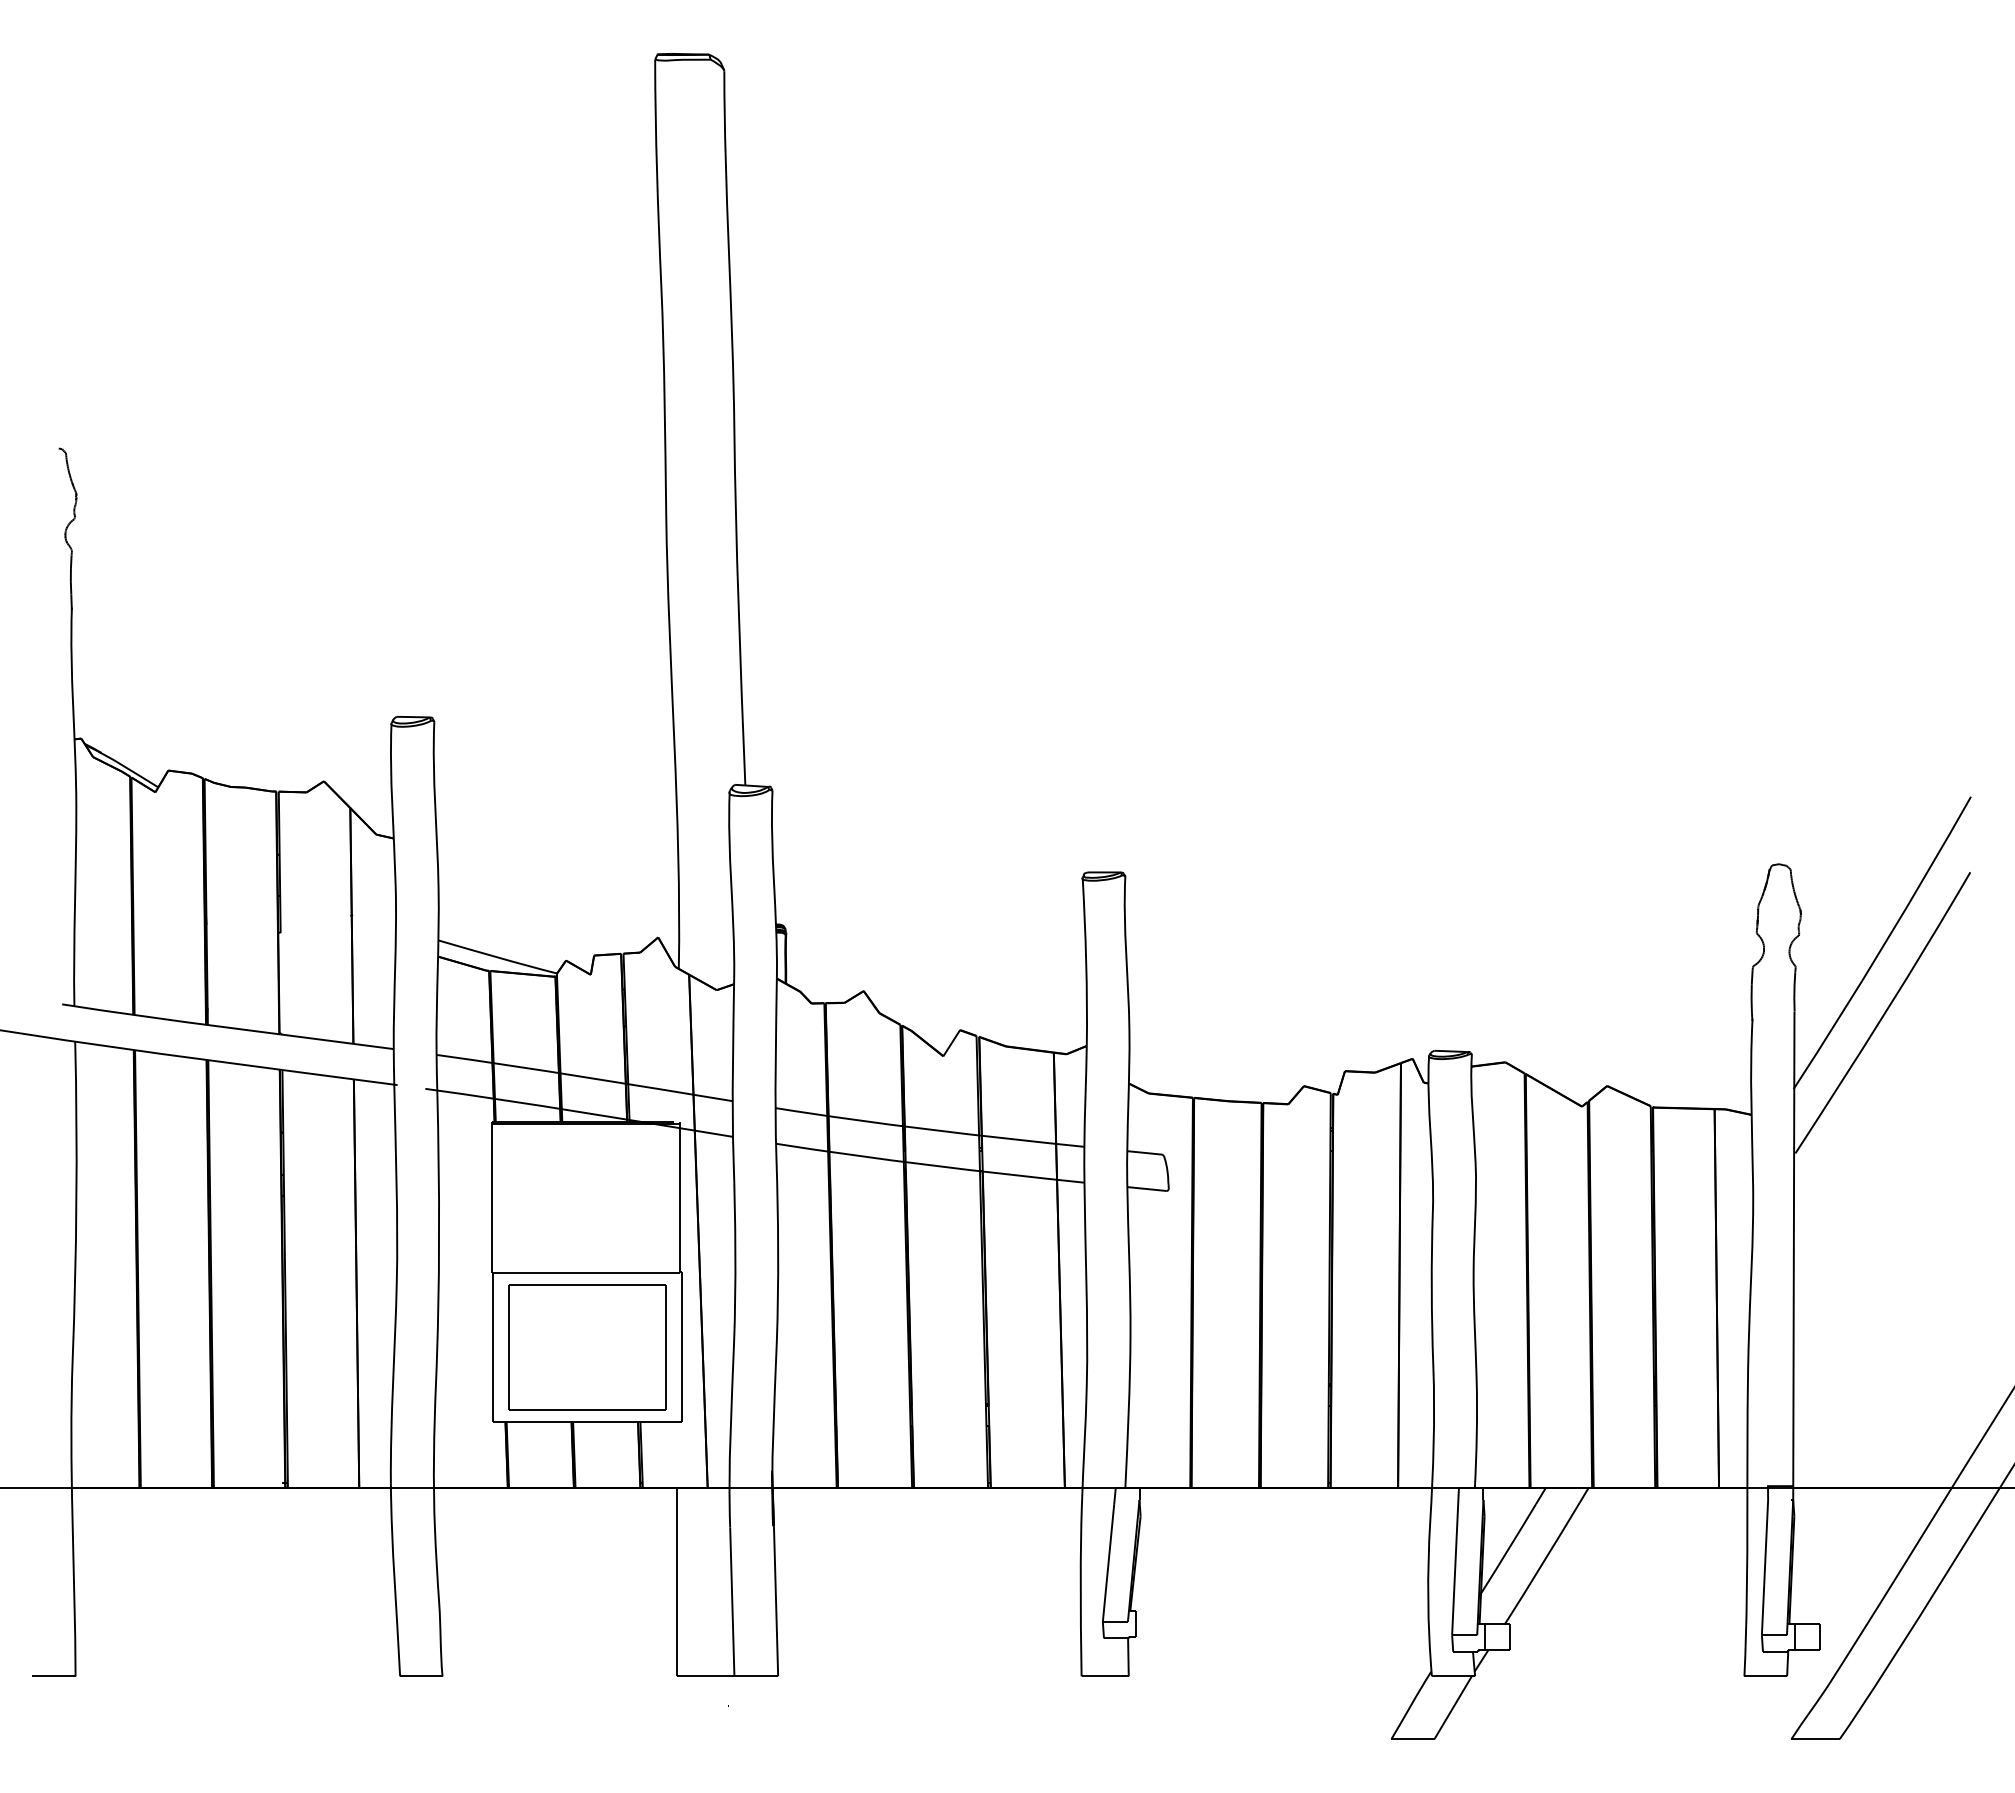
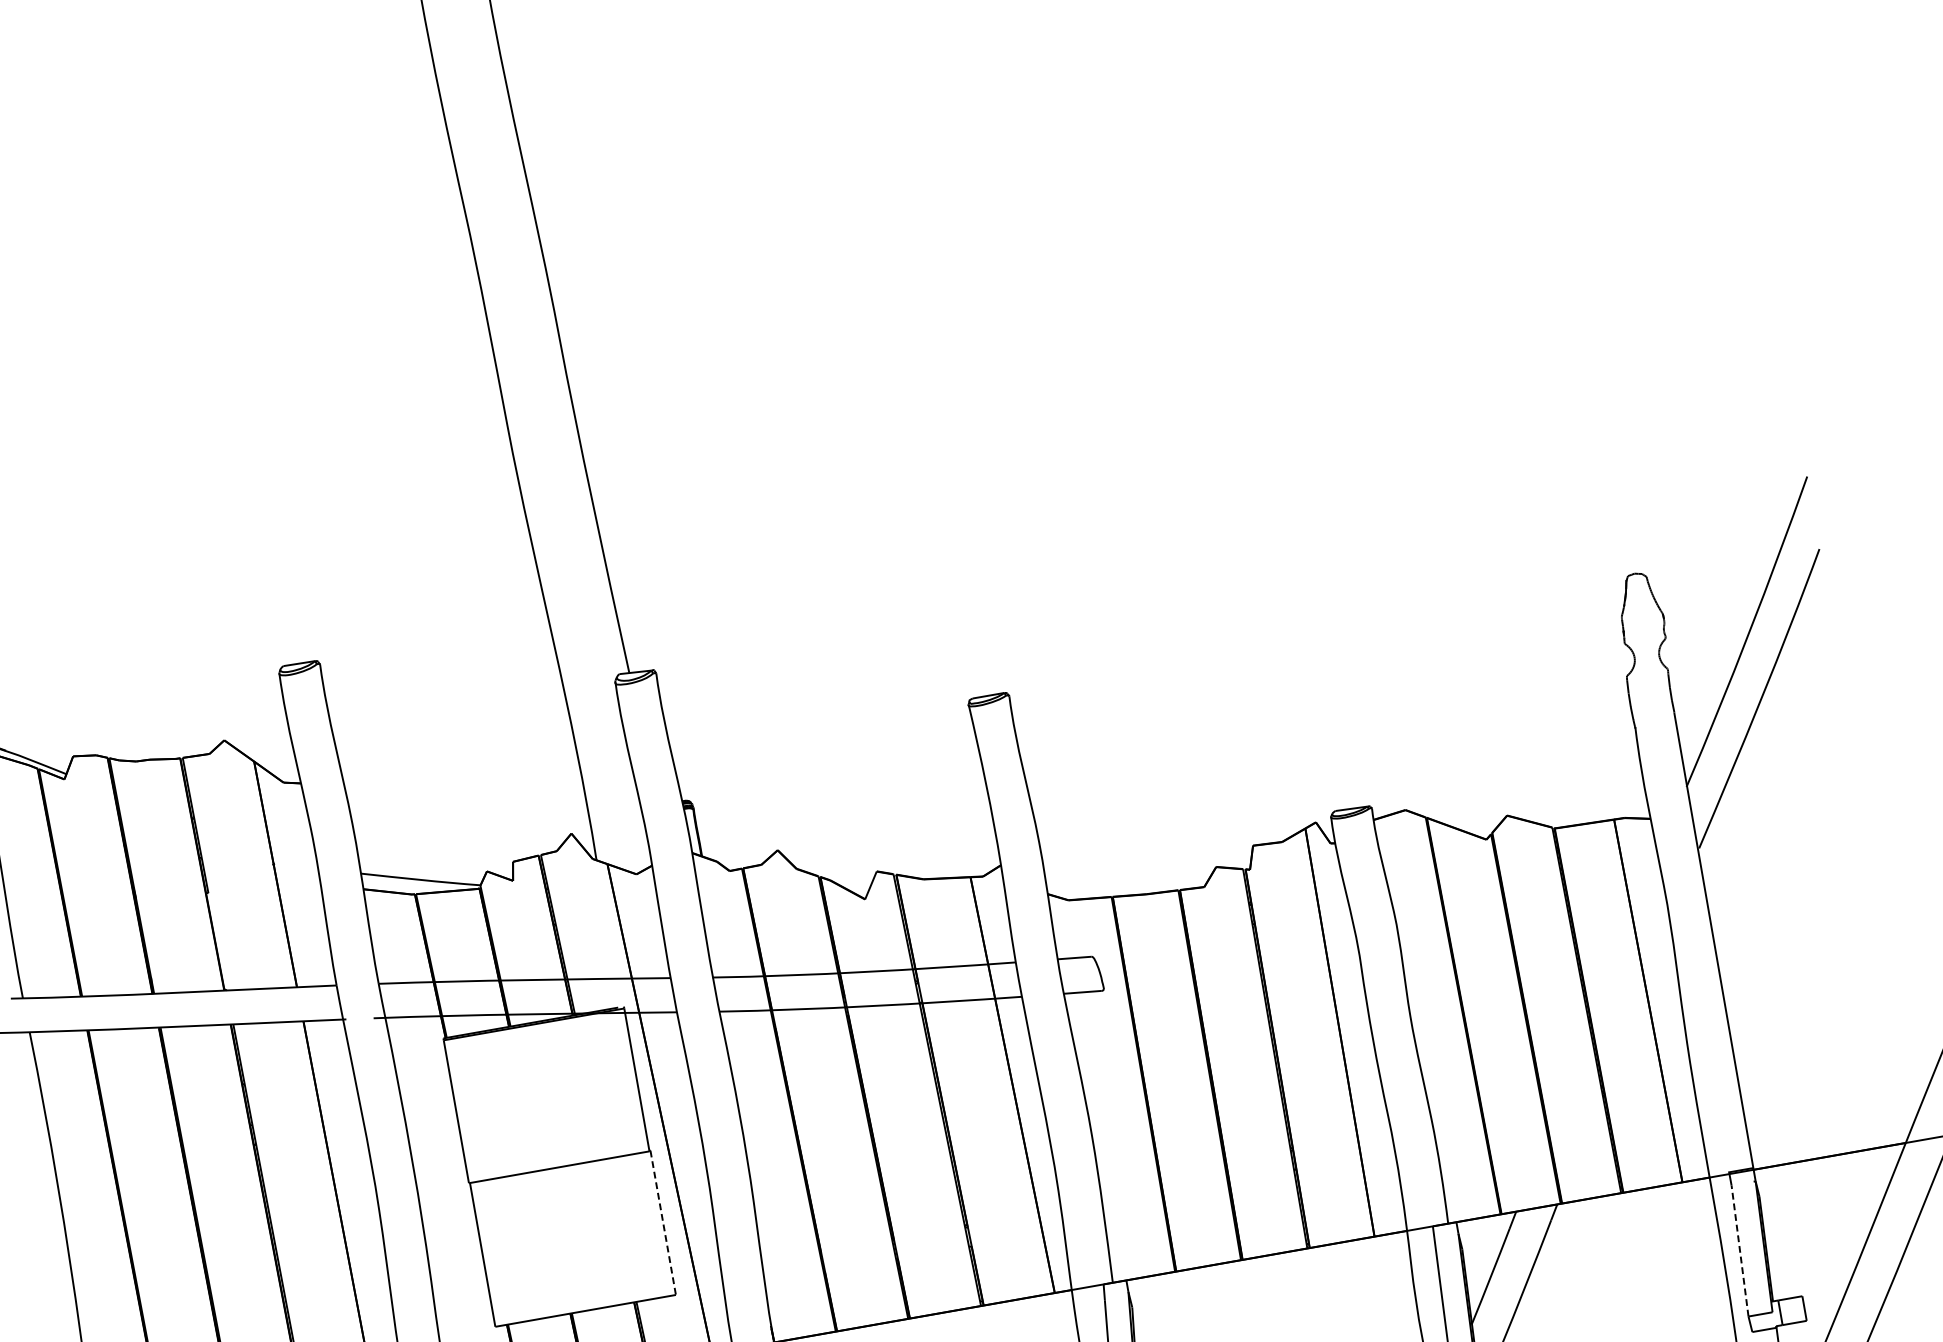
part: (587, 1347) -> (572, 1239), removed
line: (681, 1347) -> (663, 1223), solid -> dashed
line: (1765, 1567) -> (1740, 1250), solid -> dashed

